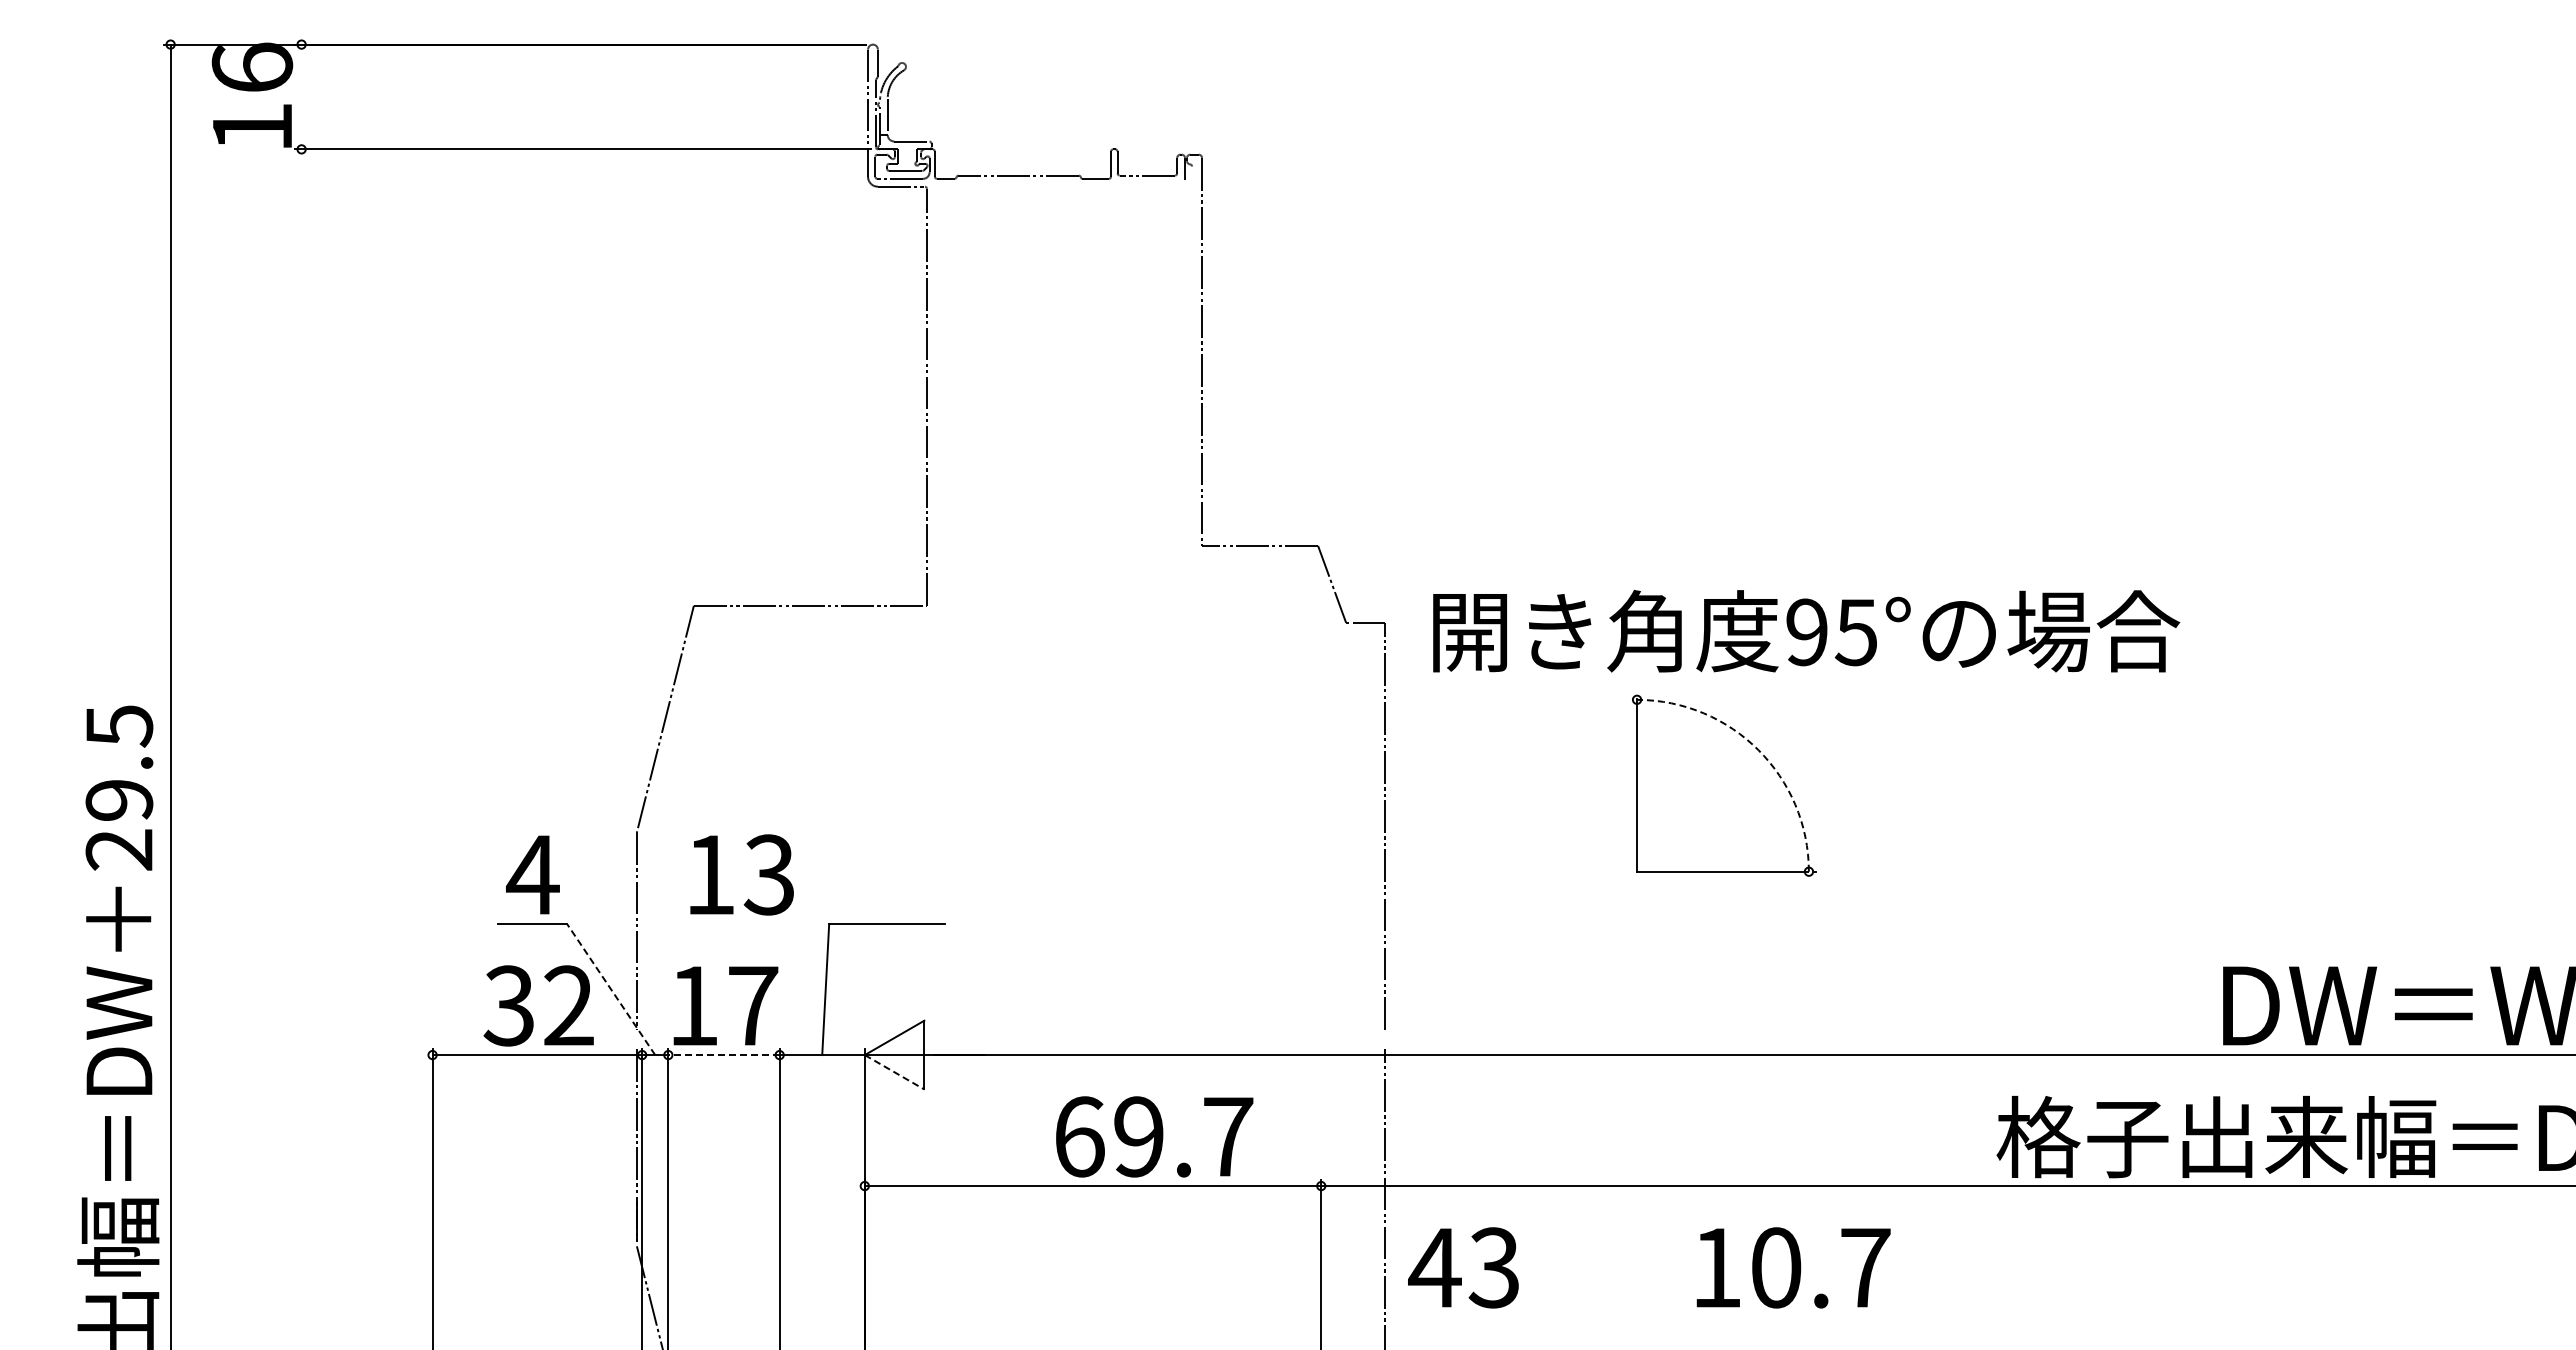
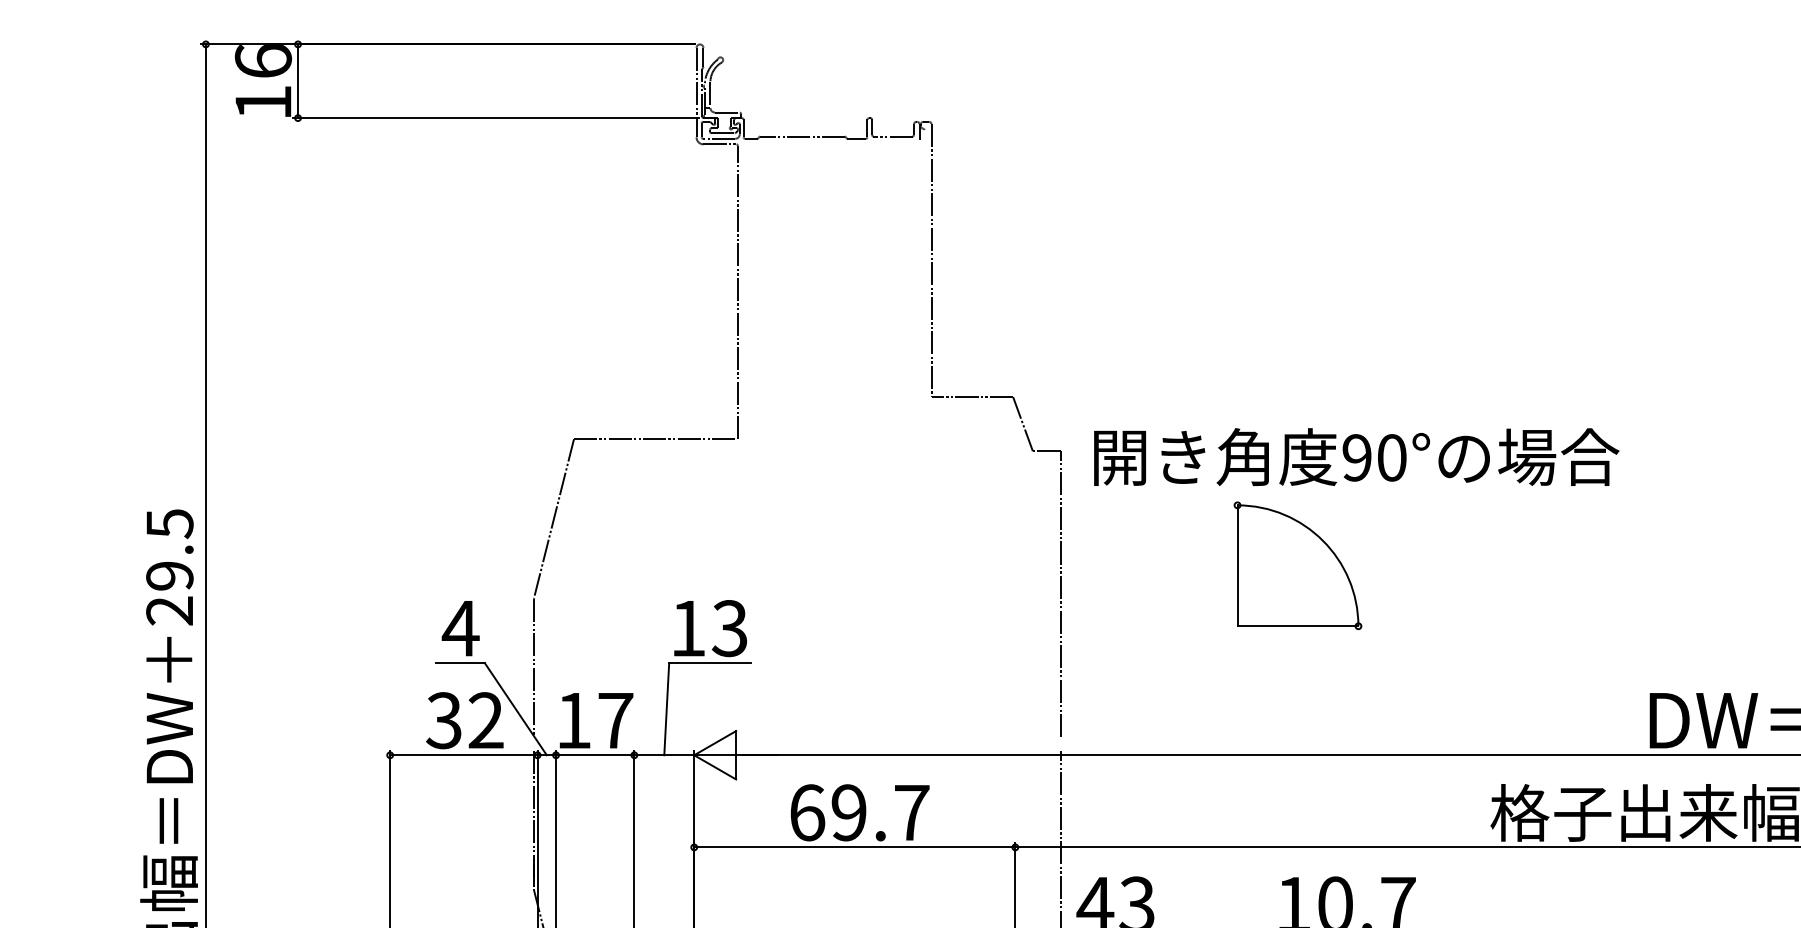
line: (301, 96) -> (297, 80), added
text: (1855, 632) -> (1391, 457), 95° -> 90°
arc: (1758, 750) -> (1322, 540), dashed -> solid
text: (741, 874) -> (710, 628), moved
line: (611, 989) -> (516, 709), dashed -> solid
line: (724, 1055) -> (595, 755), dashed -> solid
line: (895, 1072) -> (715, 767), dashed -> solid
text: (1154, 1136) -> (860, 812), moved

